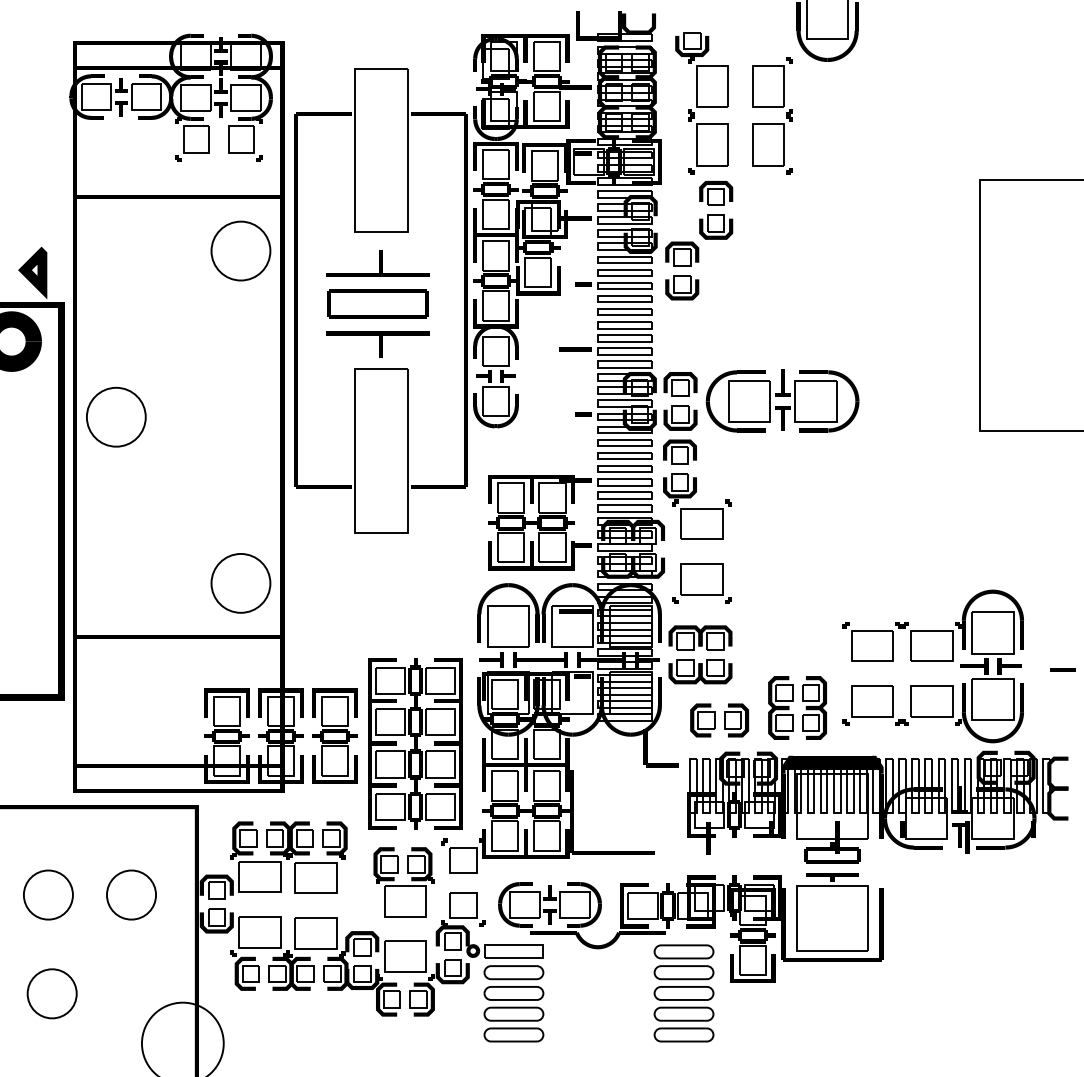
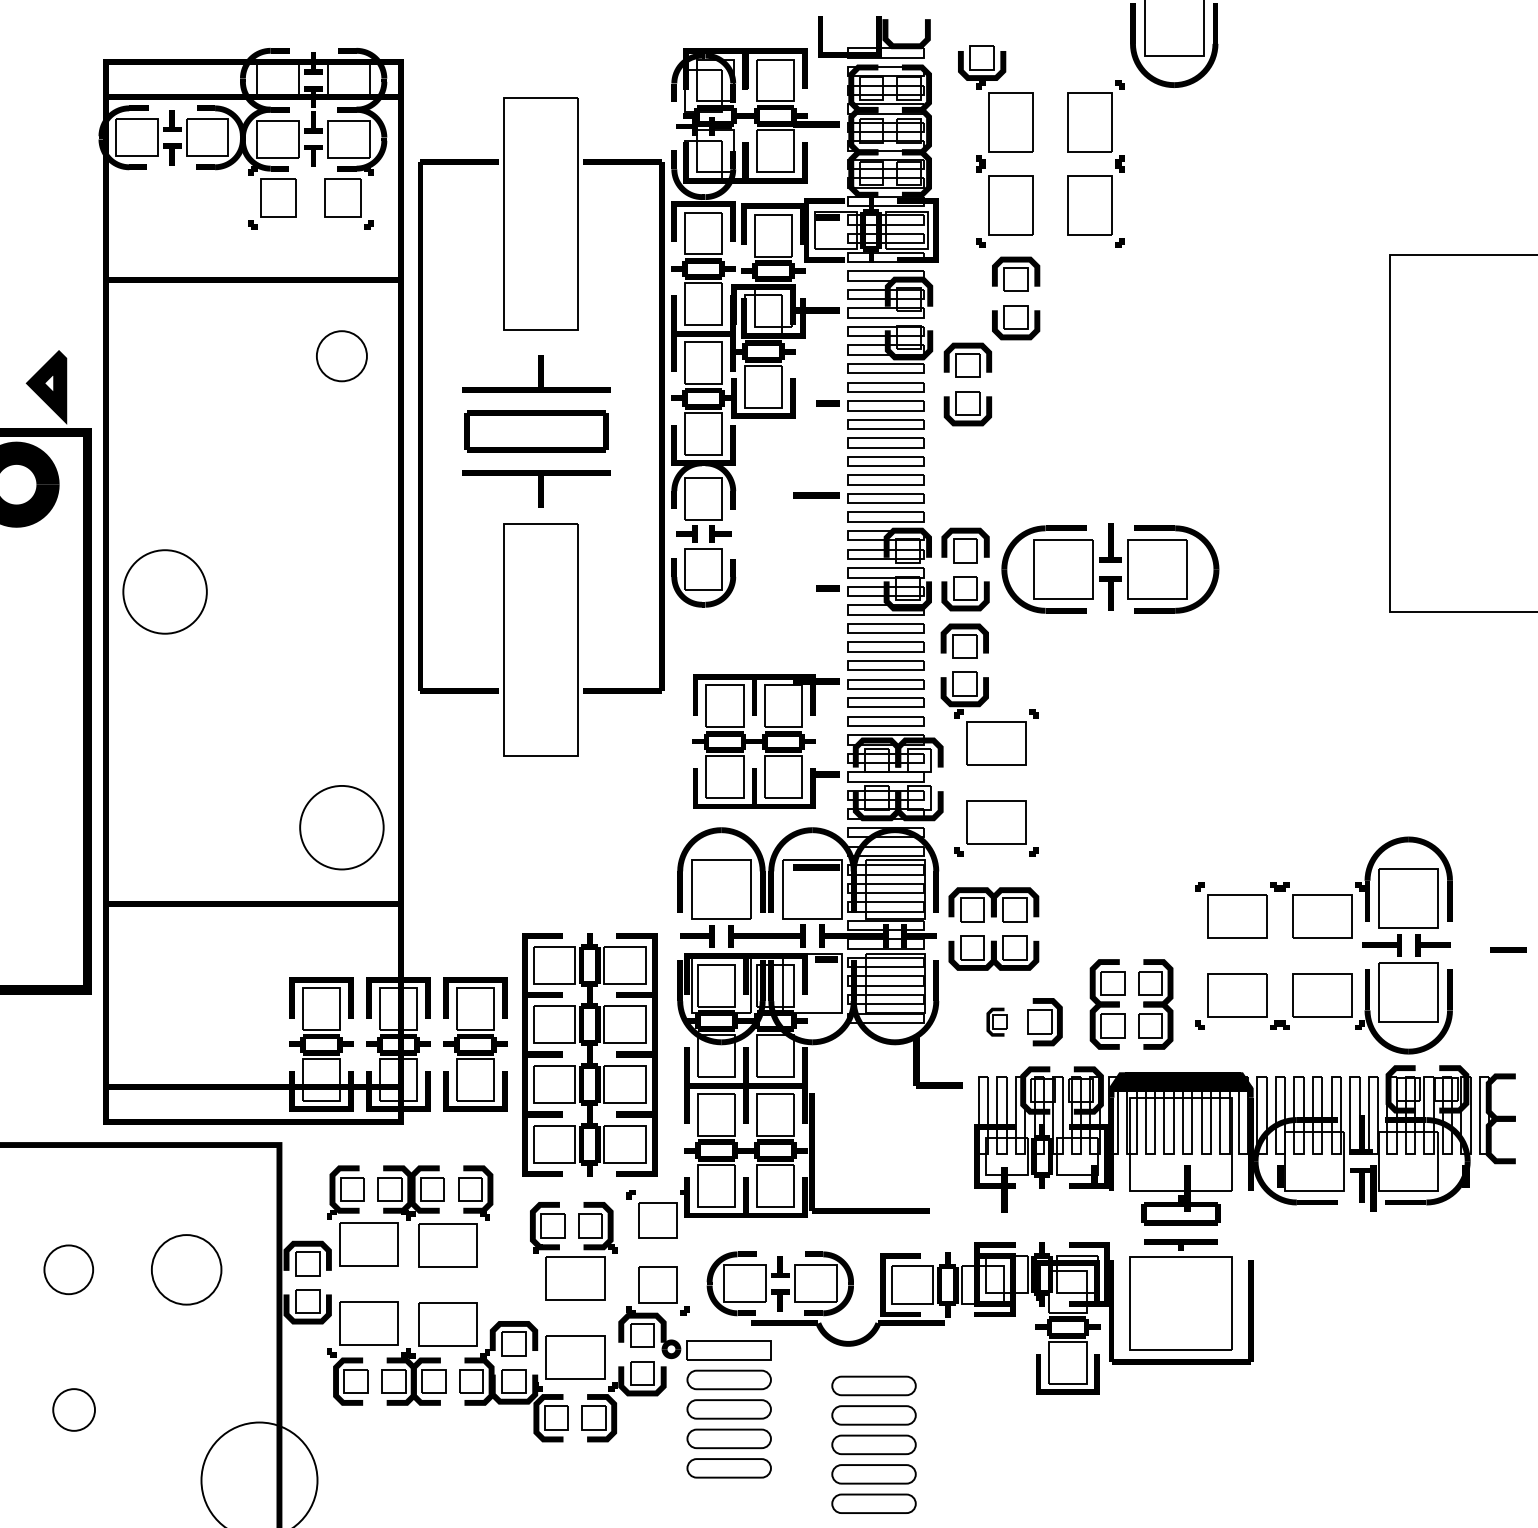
circle: (240, 250) -> (341, 355), size x0.6
part: (702, 720) -> (996, 1022), size x0.6
circle: (48, 894) -> (68, 1269), size x0.7
circle: (51, 993) -> (73, 1409), size x0.6
part: (683, 993) -> (873, 1444), moved

